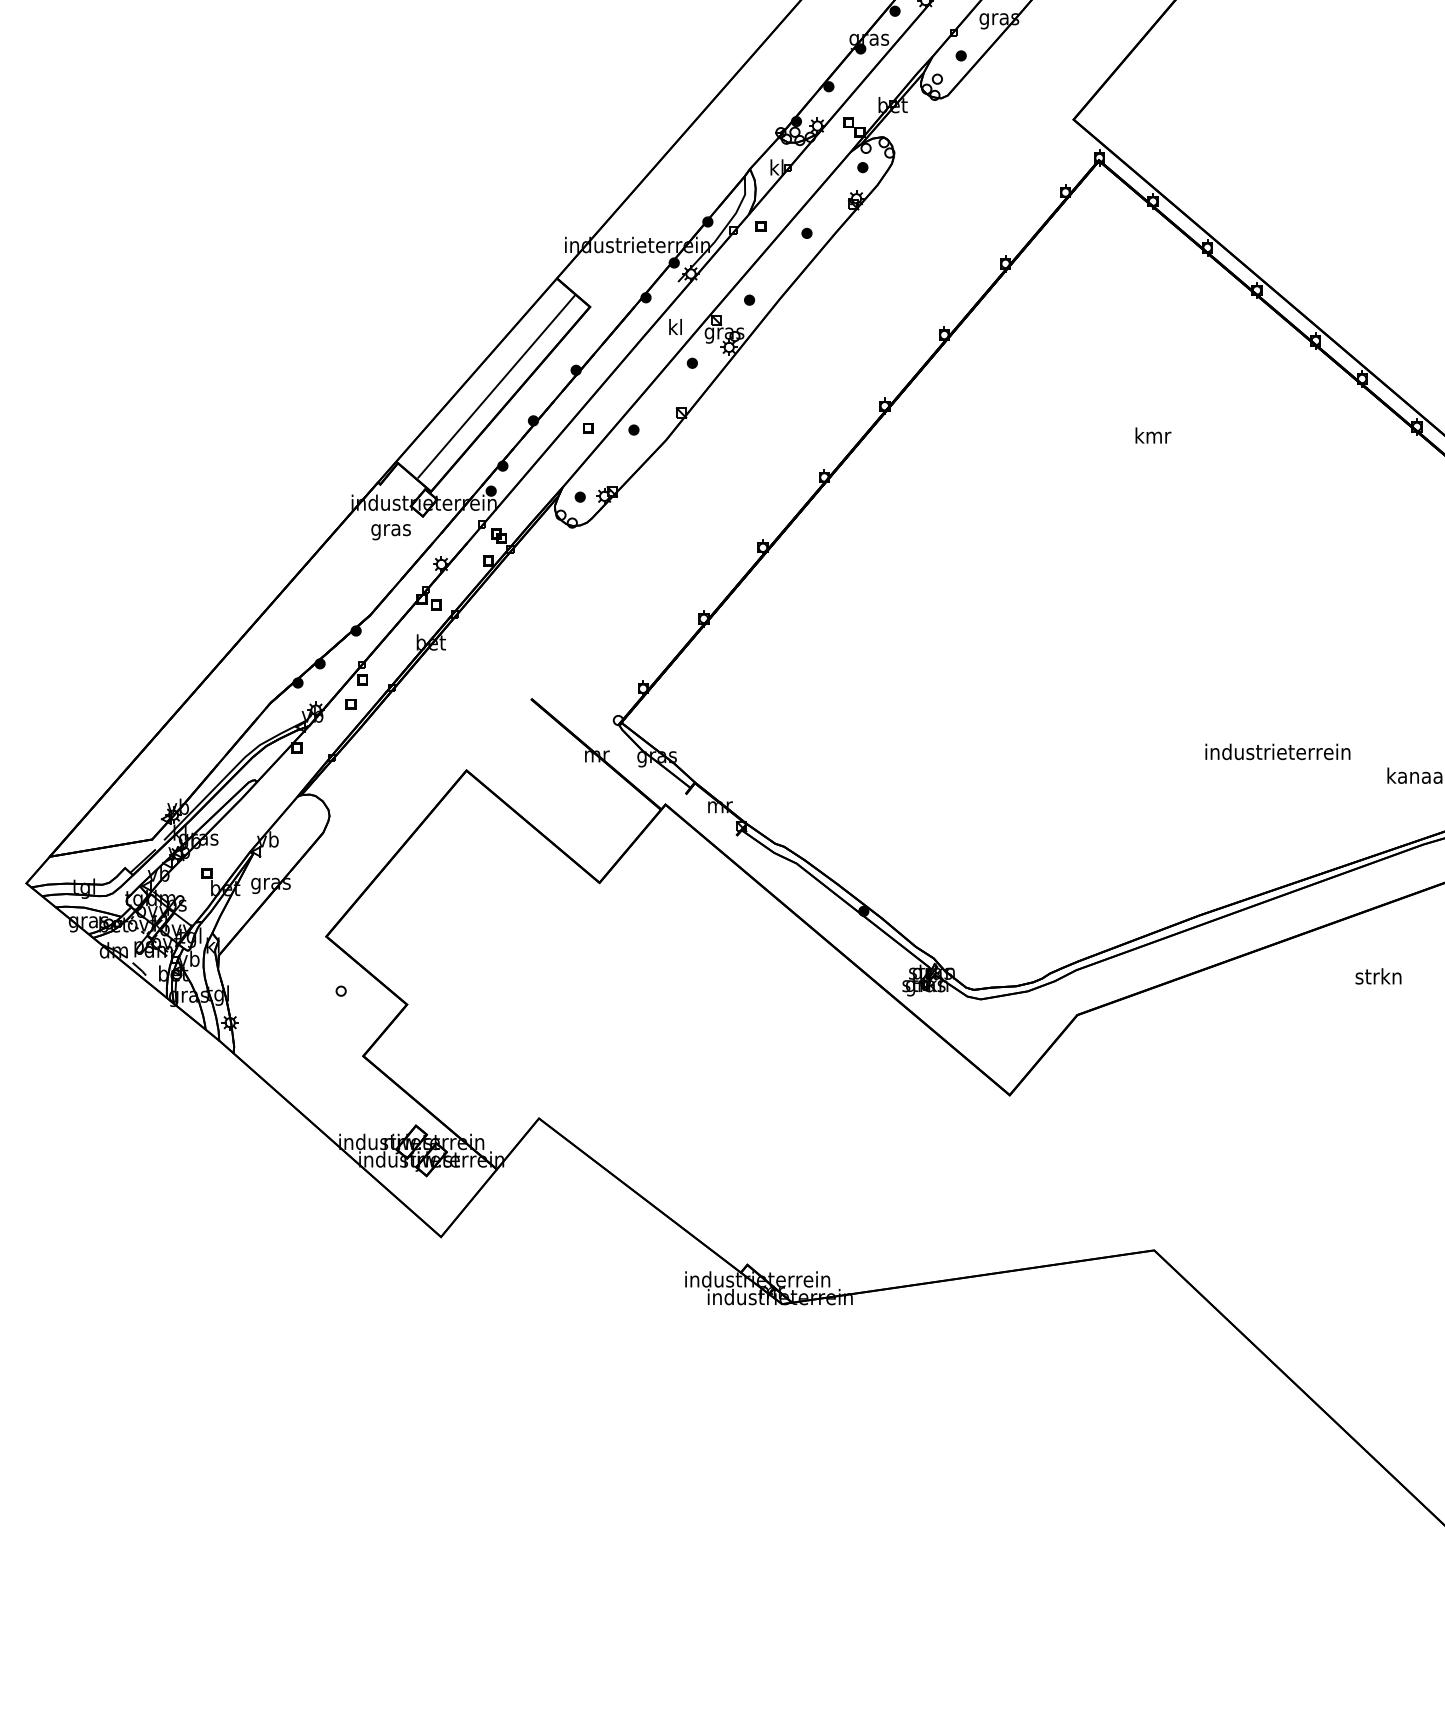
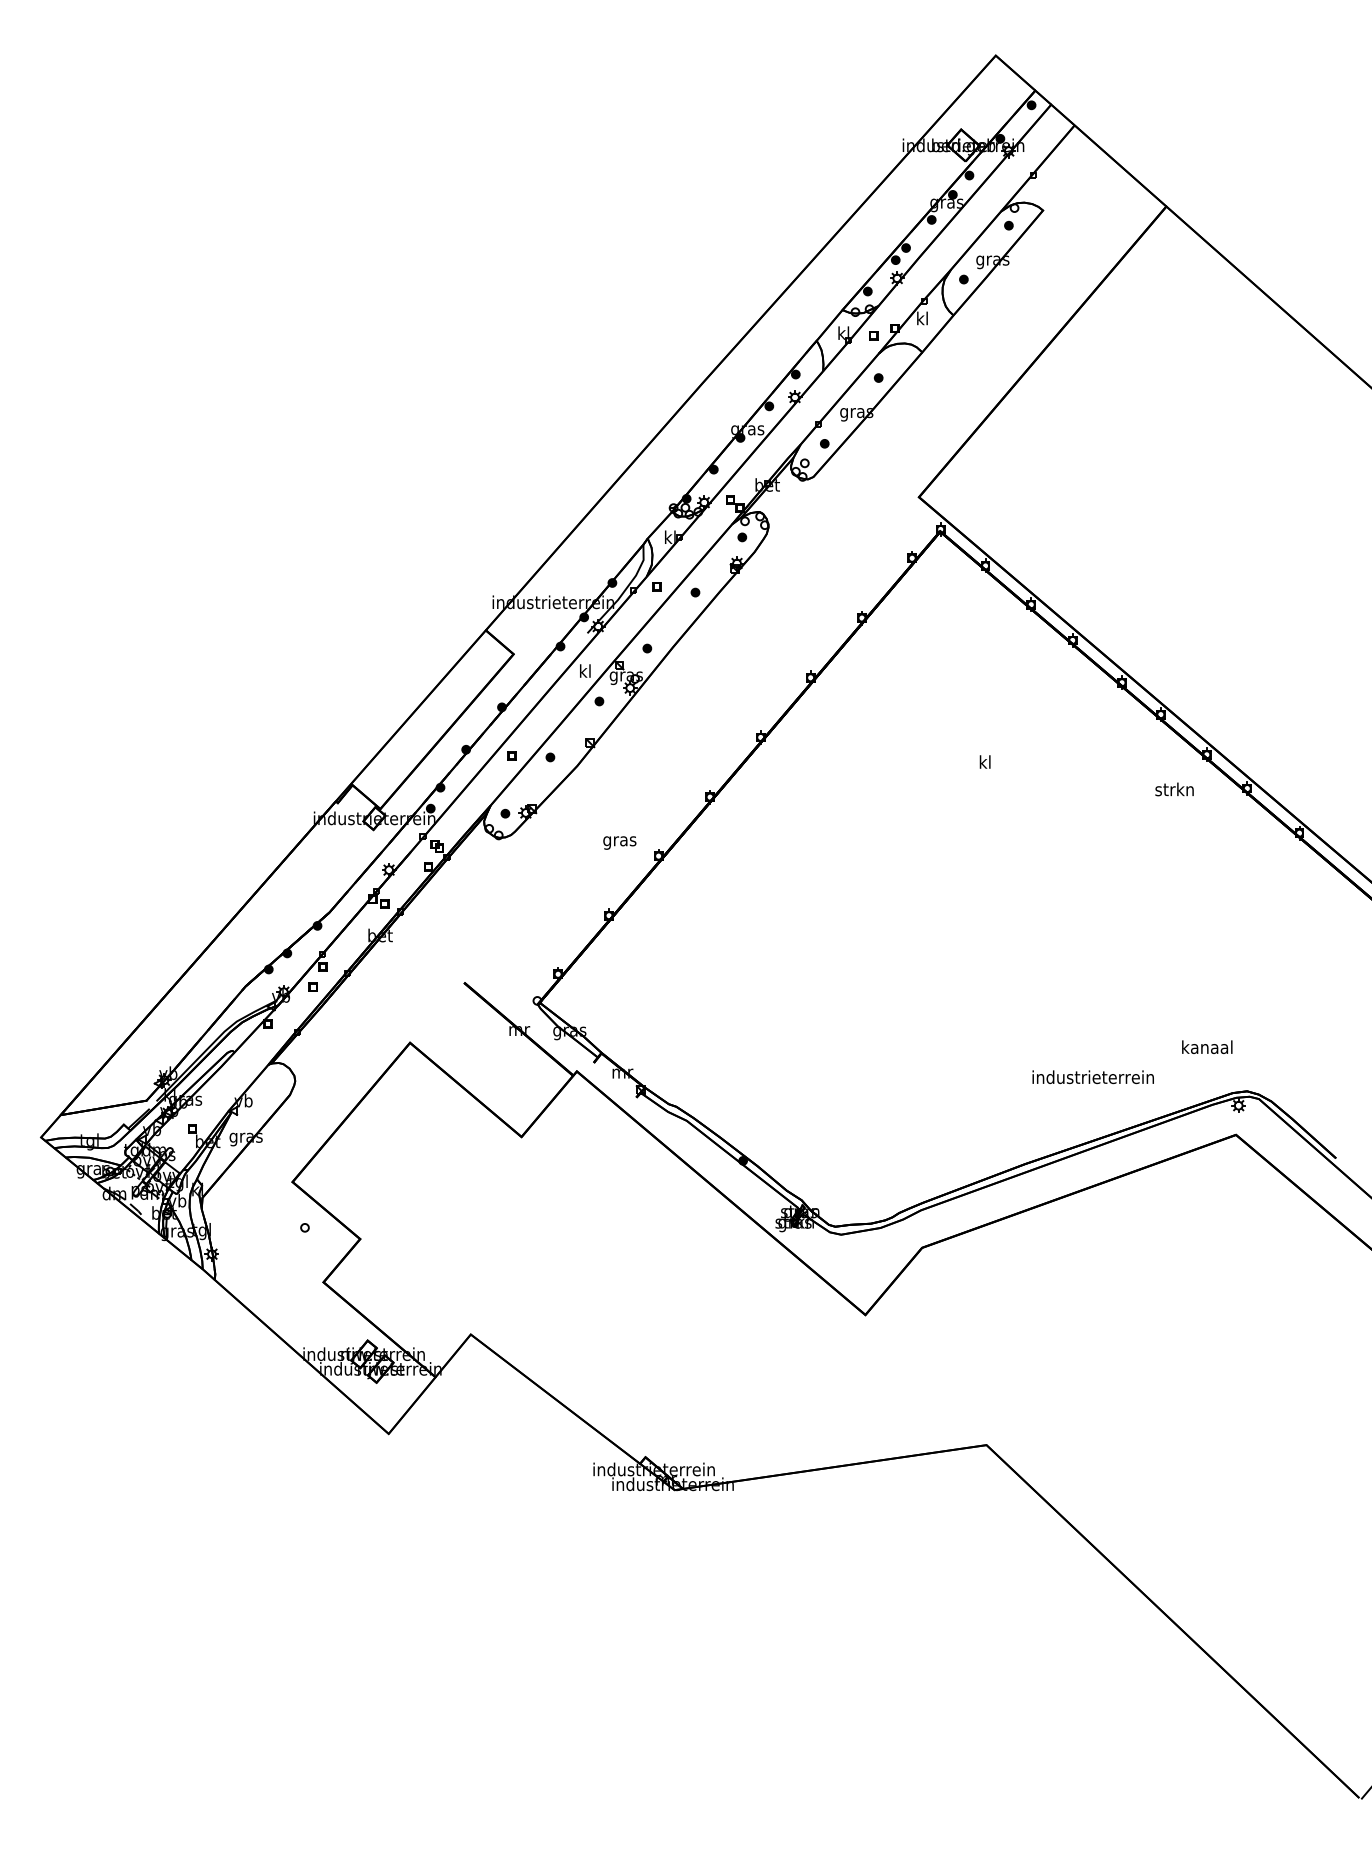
line: (495, 387) -> (434, 721), removed
text: (1152, 434) -> (985, 761), kmr -> kl
text: (390, 531) -> (619, 842), moved
text: (1277, 752) -> (1092, 1077), moved
text: (1378, 976) -> (1174, 789), moved

